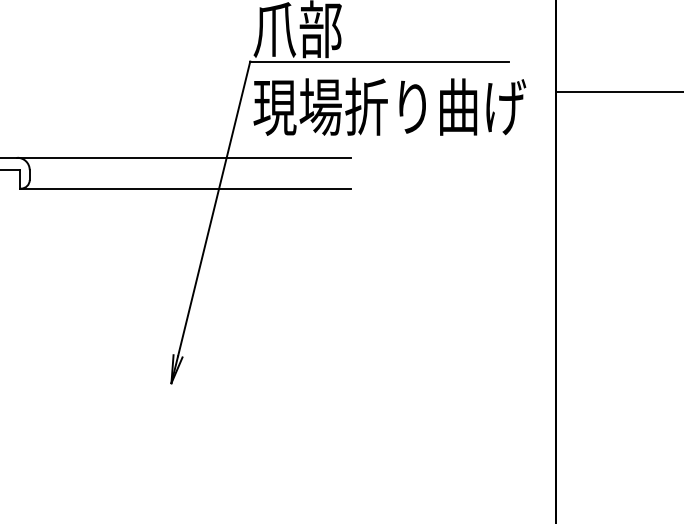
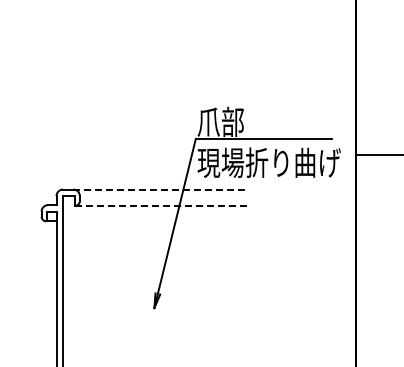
line: (184, 157) -> (161, 189), solid -> dashed
line: (186, 188) -> (162, 205), solid -> dashed

